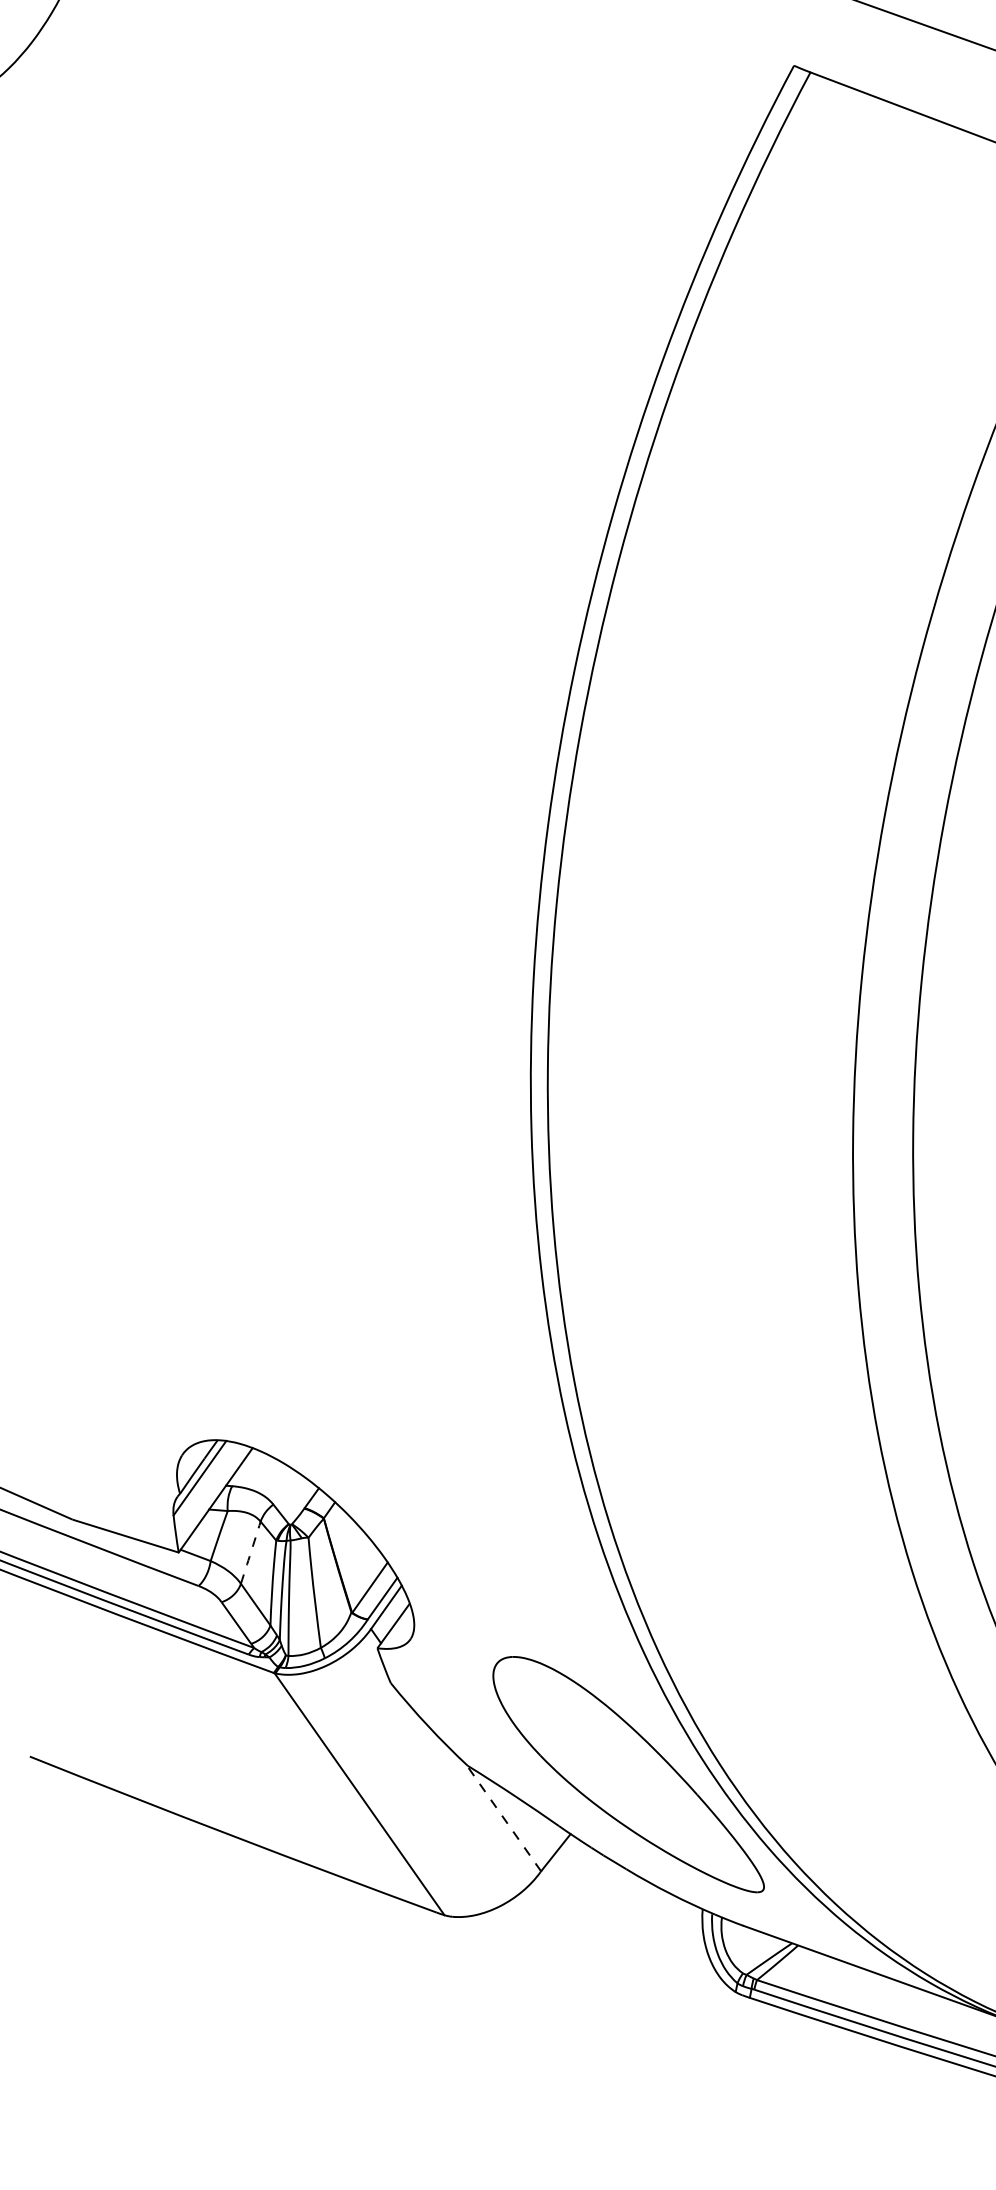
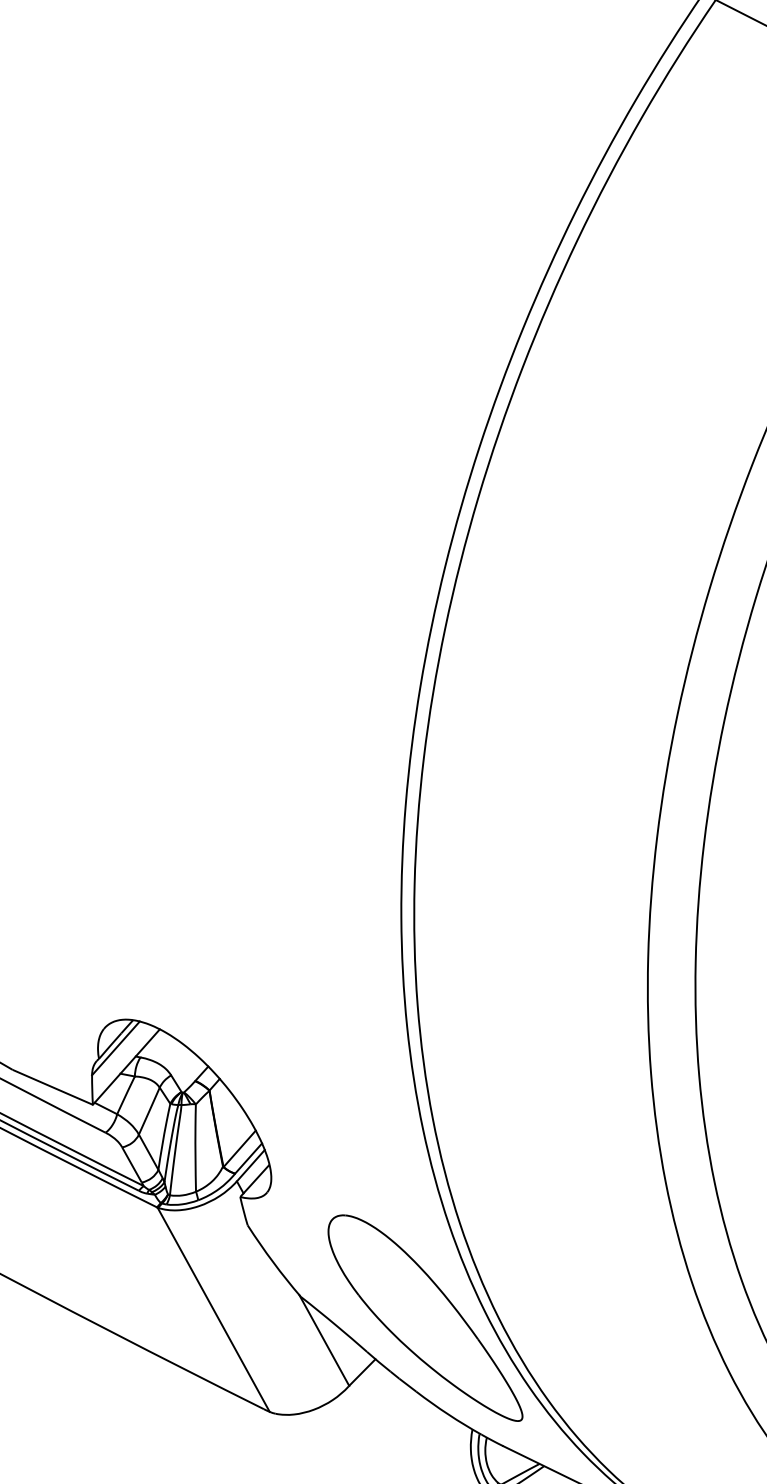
arc: (250, 1552) -> (149, 1110), dashed -> solid
line: (503, 1817) -> (324, 1340), dashed -> solid

